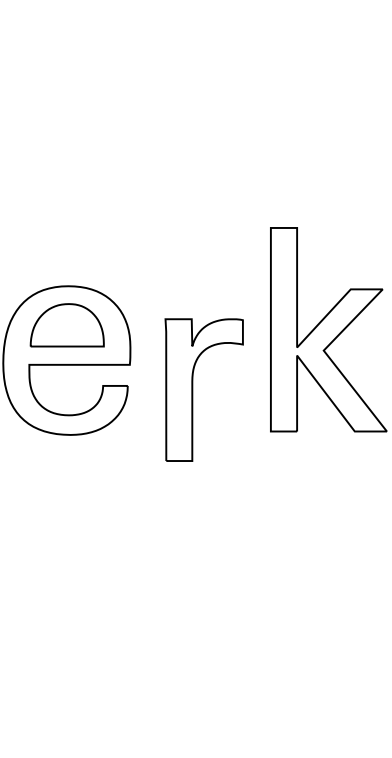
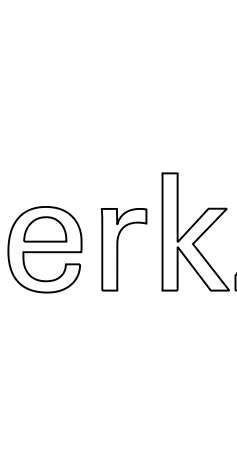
part: (203, 389) -> (123, 249), moved

